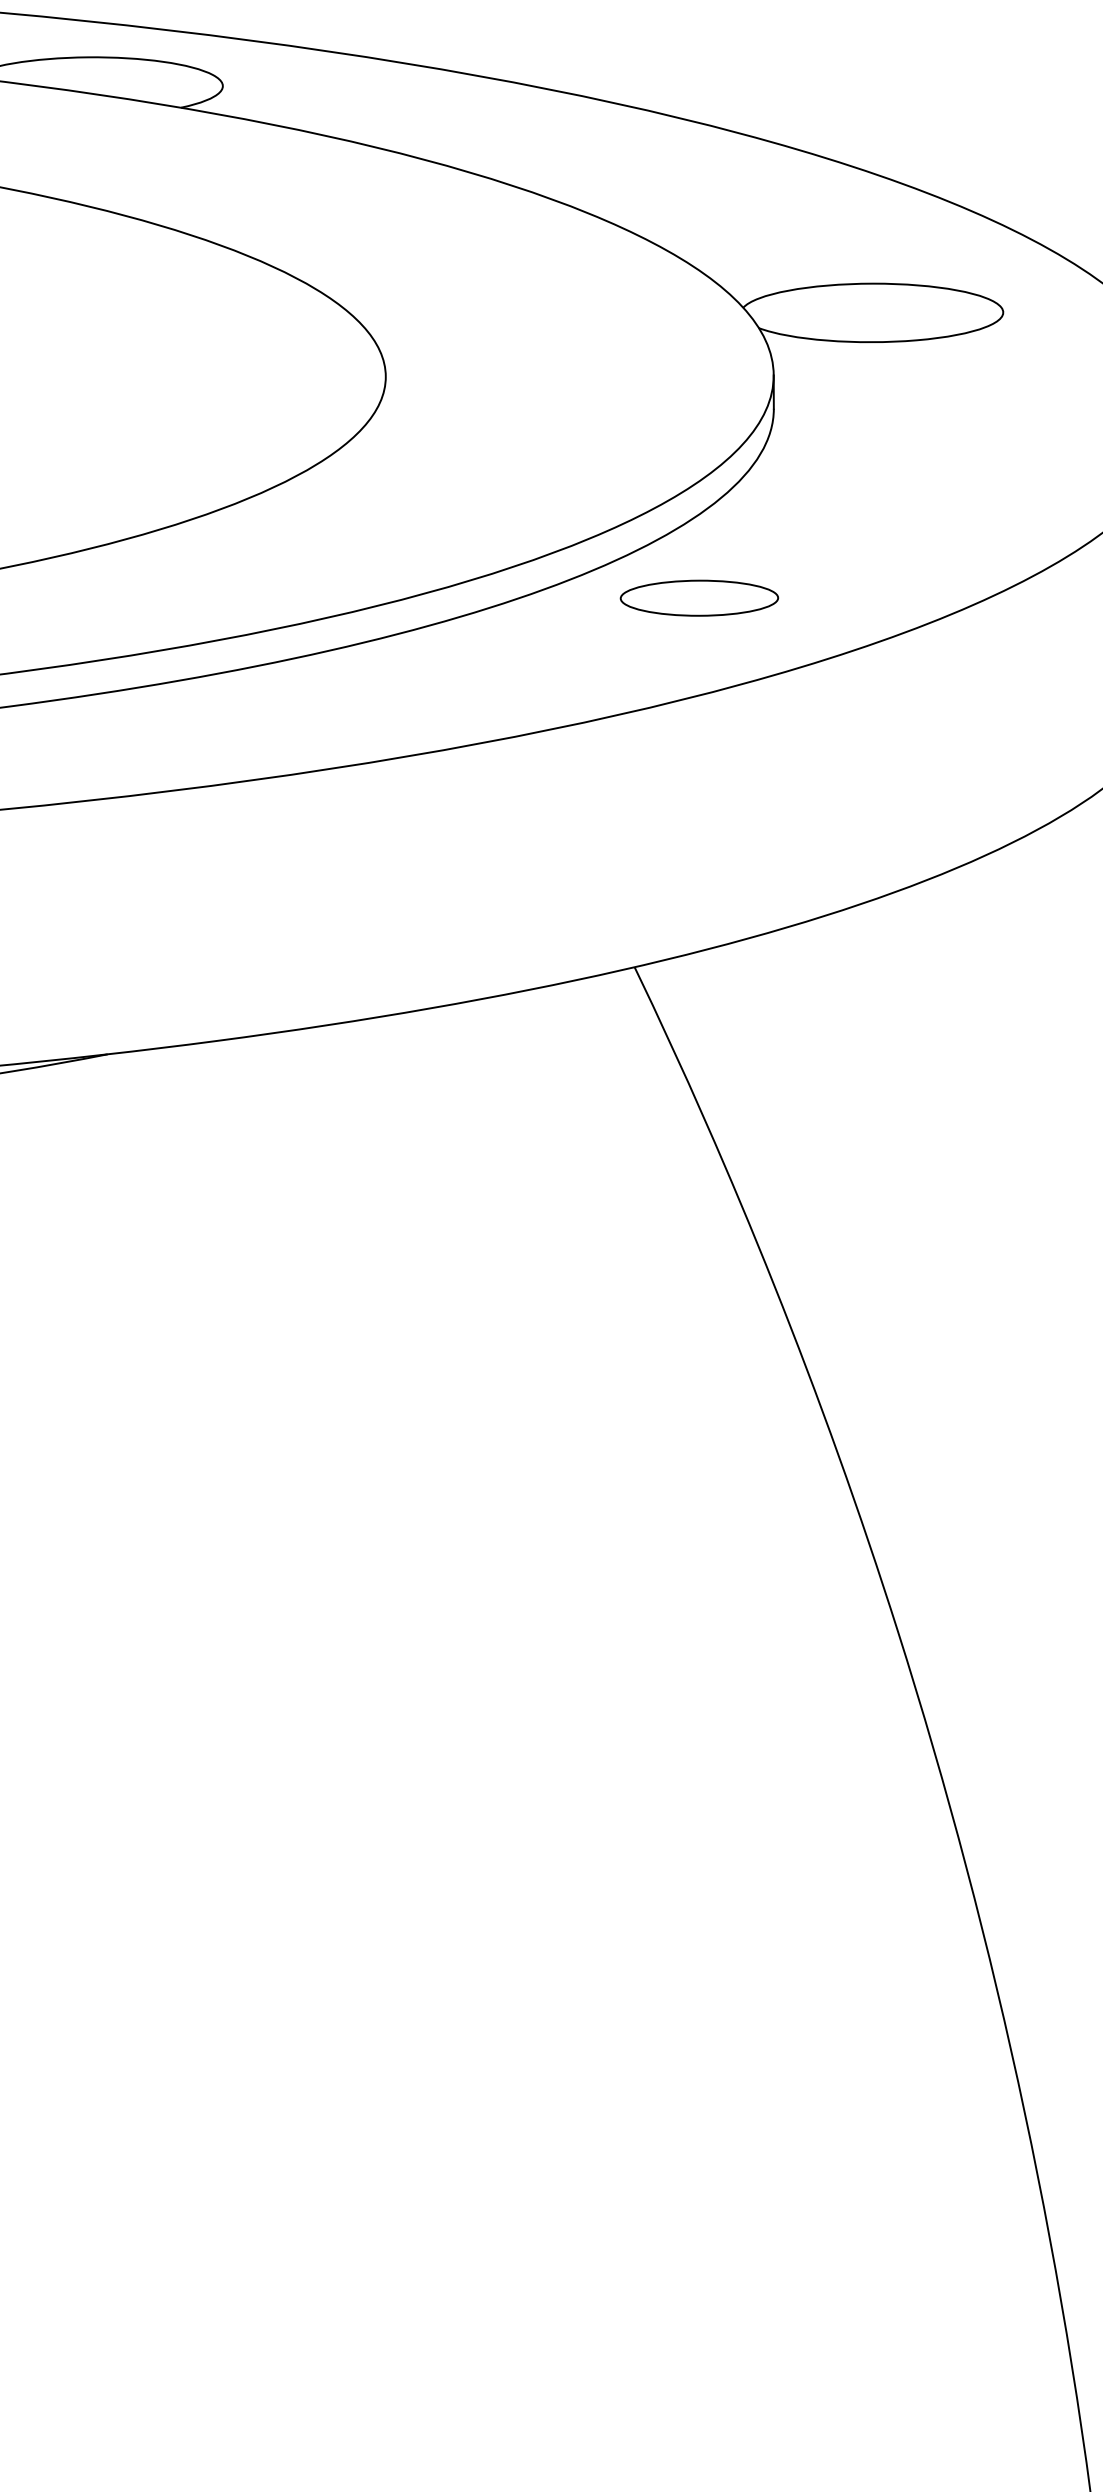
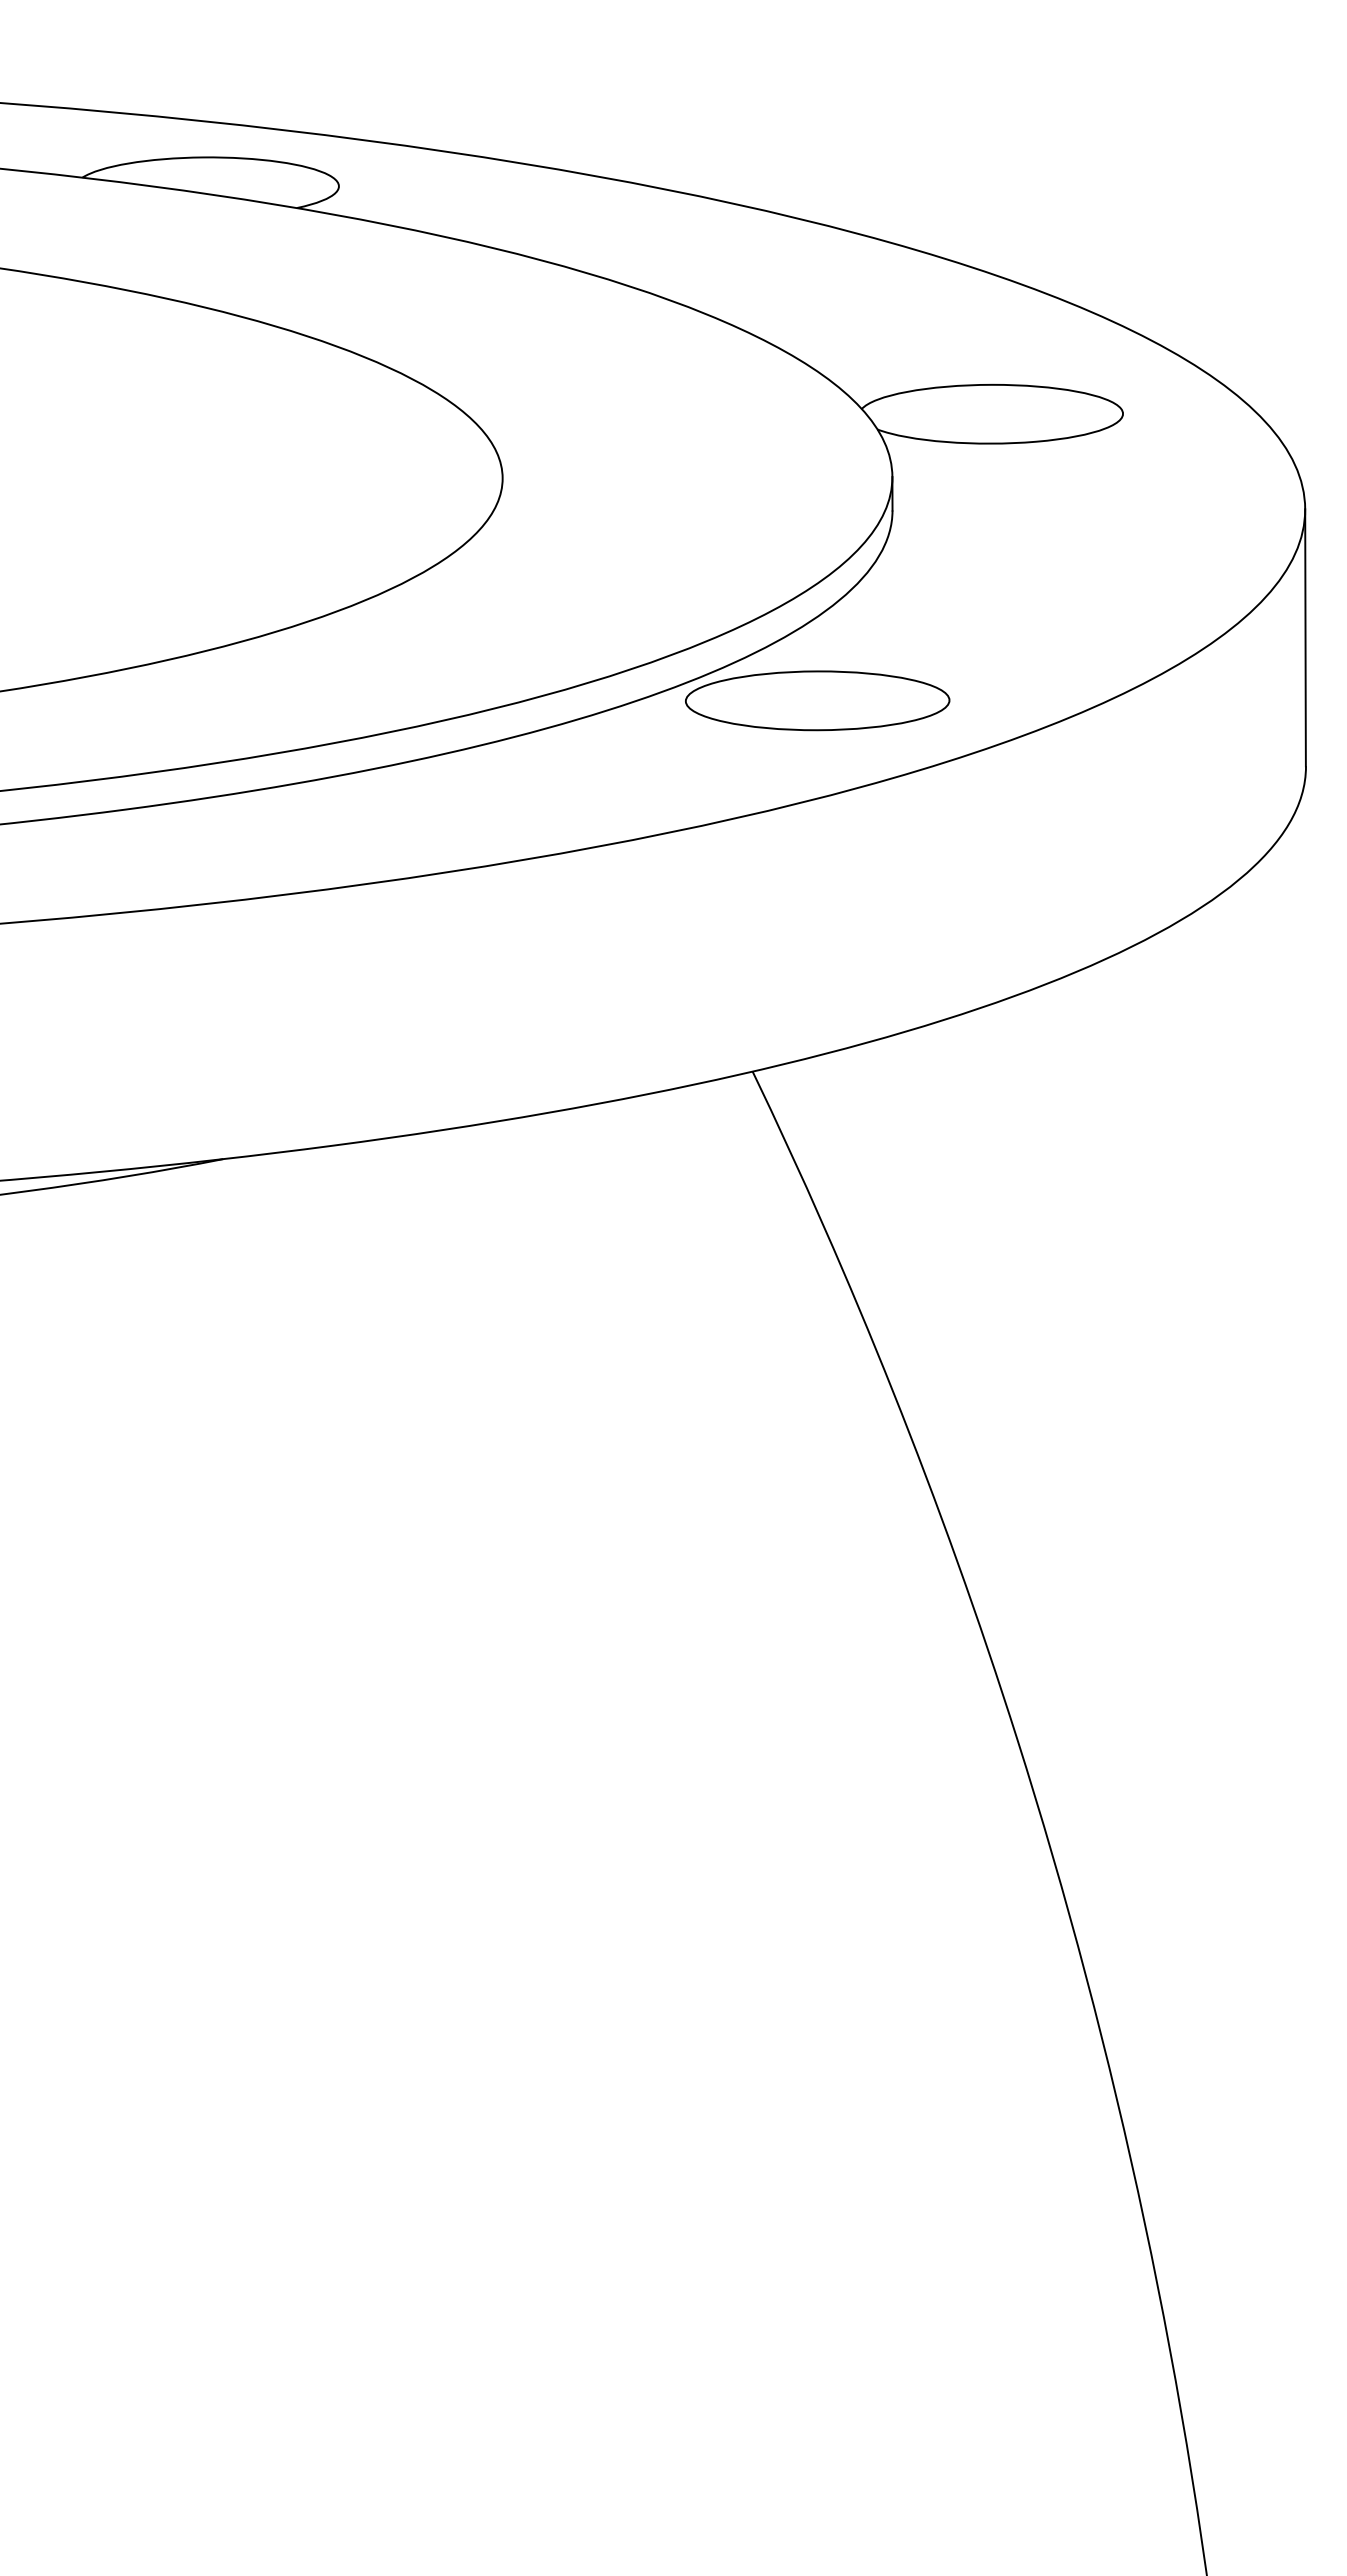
part: (699, 597) -> (817, 700), size x1.67

